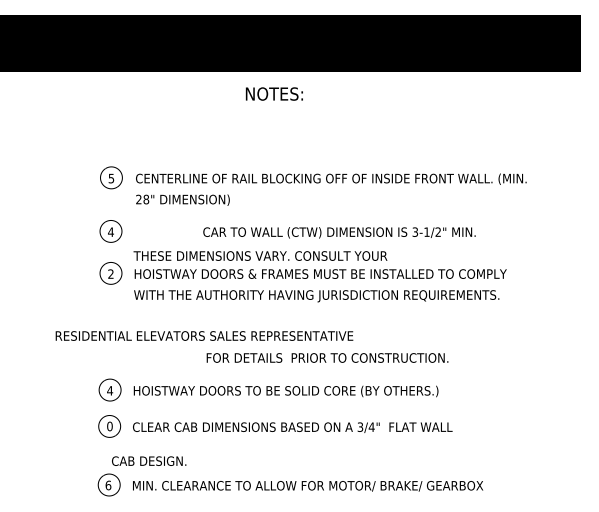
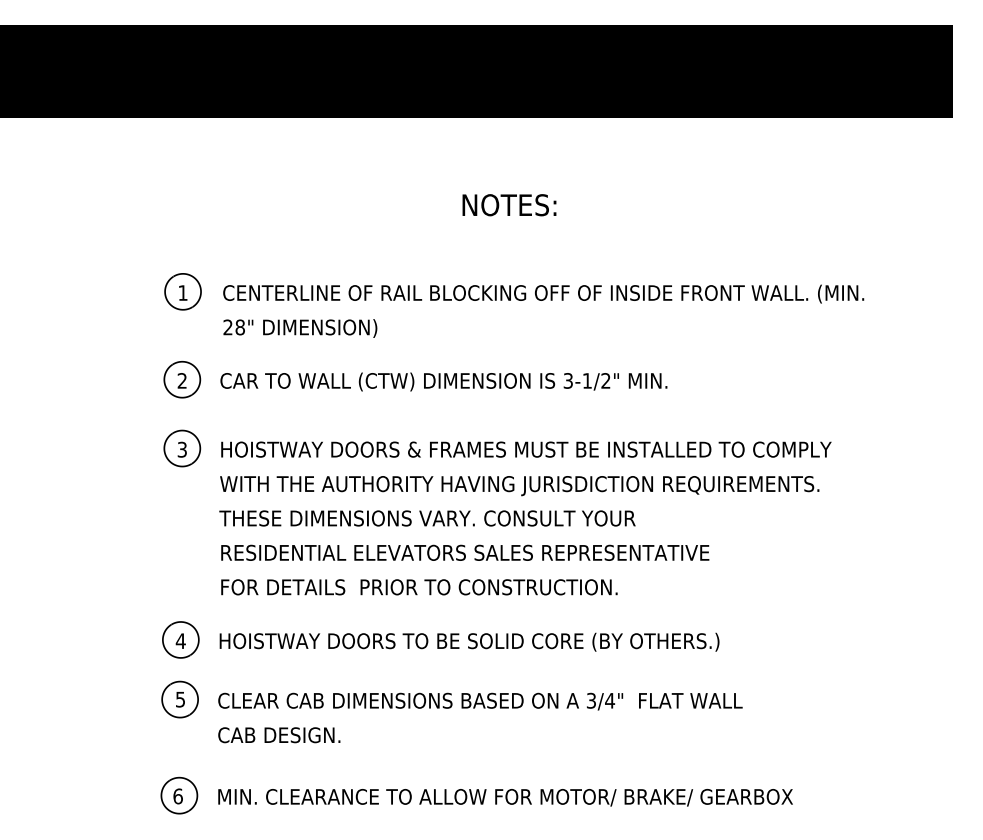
text: (273, 93) -> (507, 204), moved
text: (111, 178) -> (183, 292), 5 -> 1
text: (110, 231) -> (181, 379), 4 -> 2
text: (339, 232) -> (443, 381), moved
text: (260, 255) -> (427, 517), moved
text: (110, 273) -> (181, 448), 2 -> 3
text: (204, 335) -> (465, 552), moved
text: (327, 357) -> (419, 586), moved
text: (109, 426) -> (179, 699), 0 -> 5
text: (149, 460) -> (279, 734), moved

